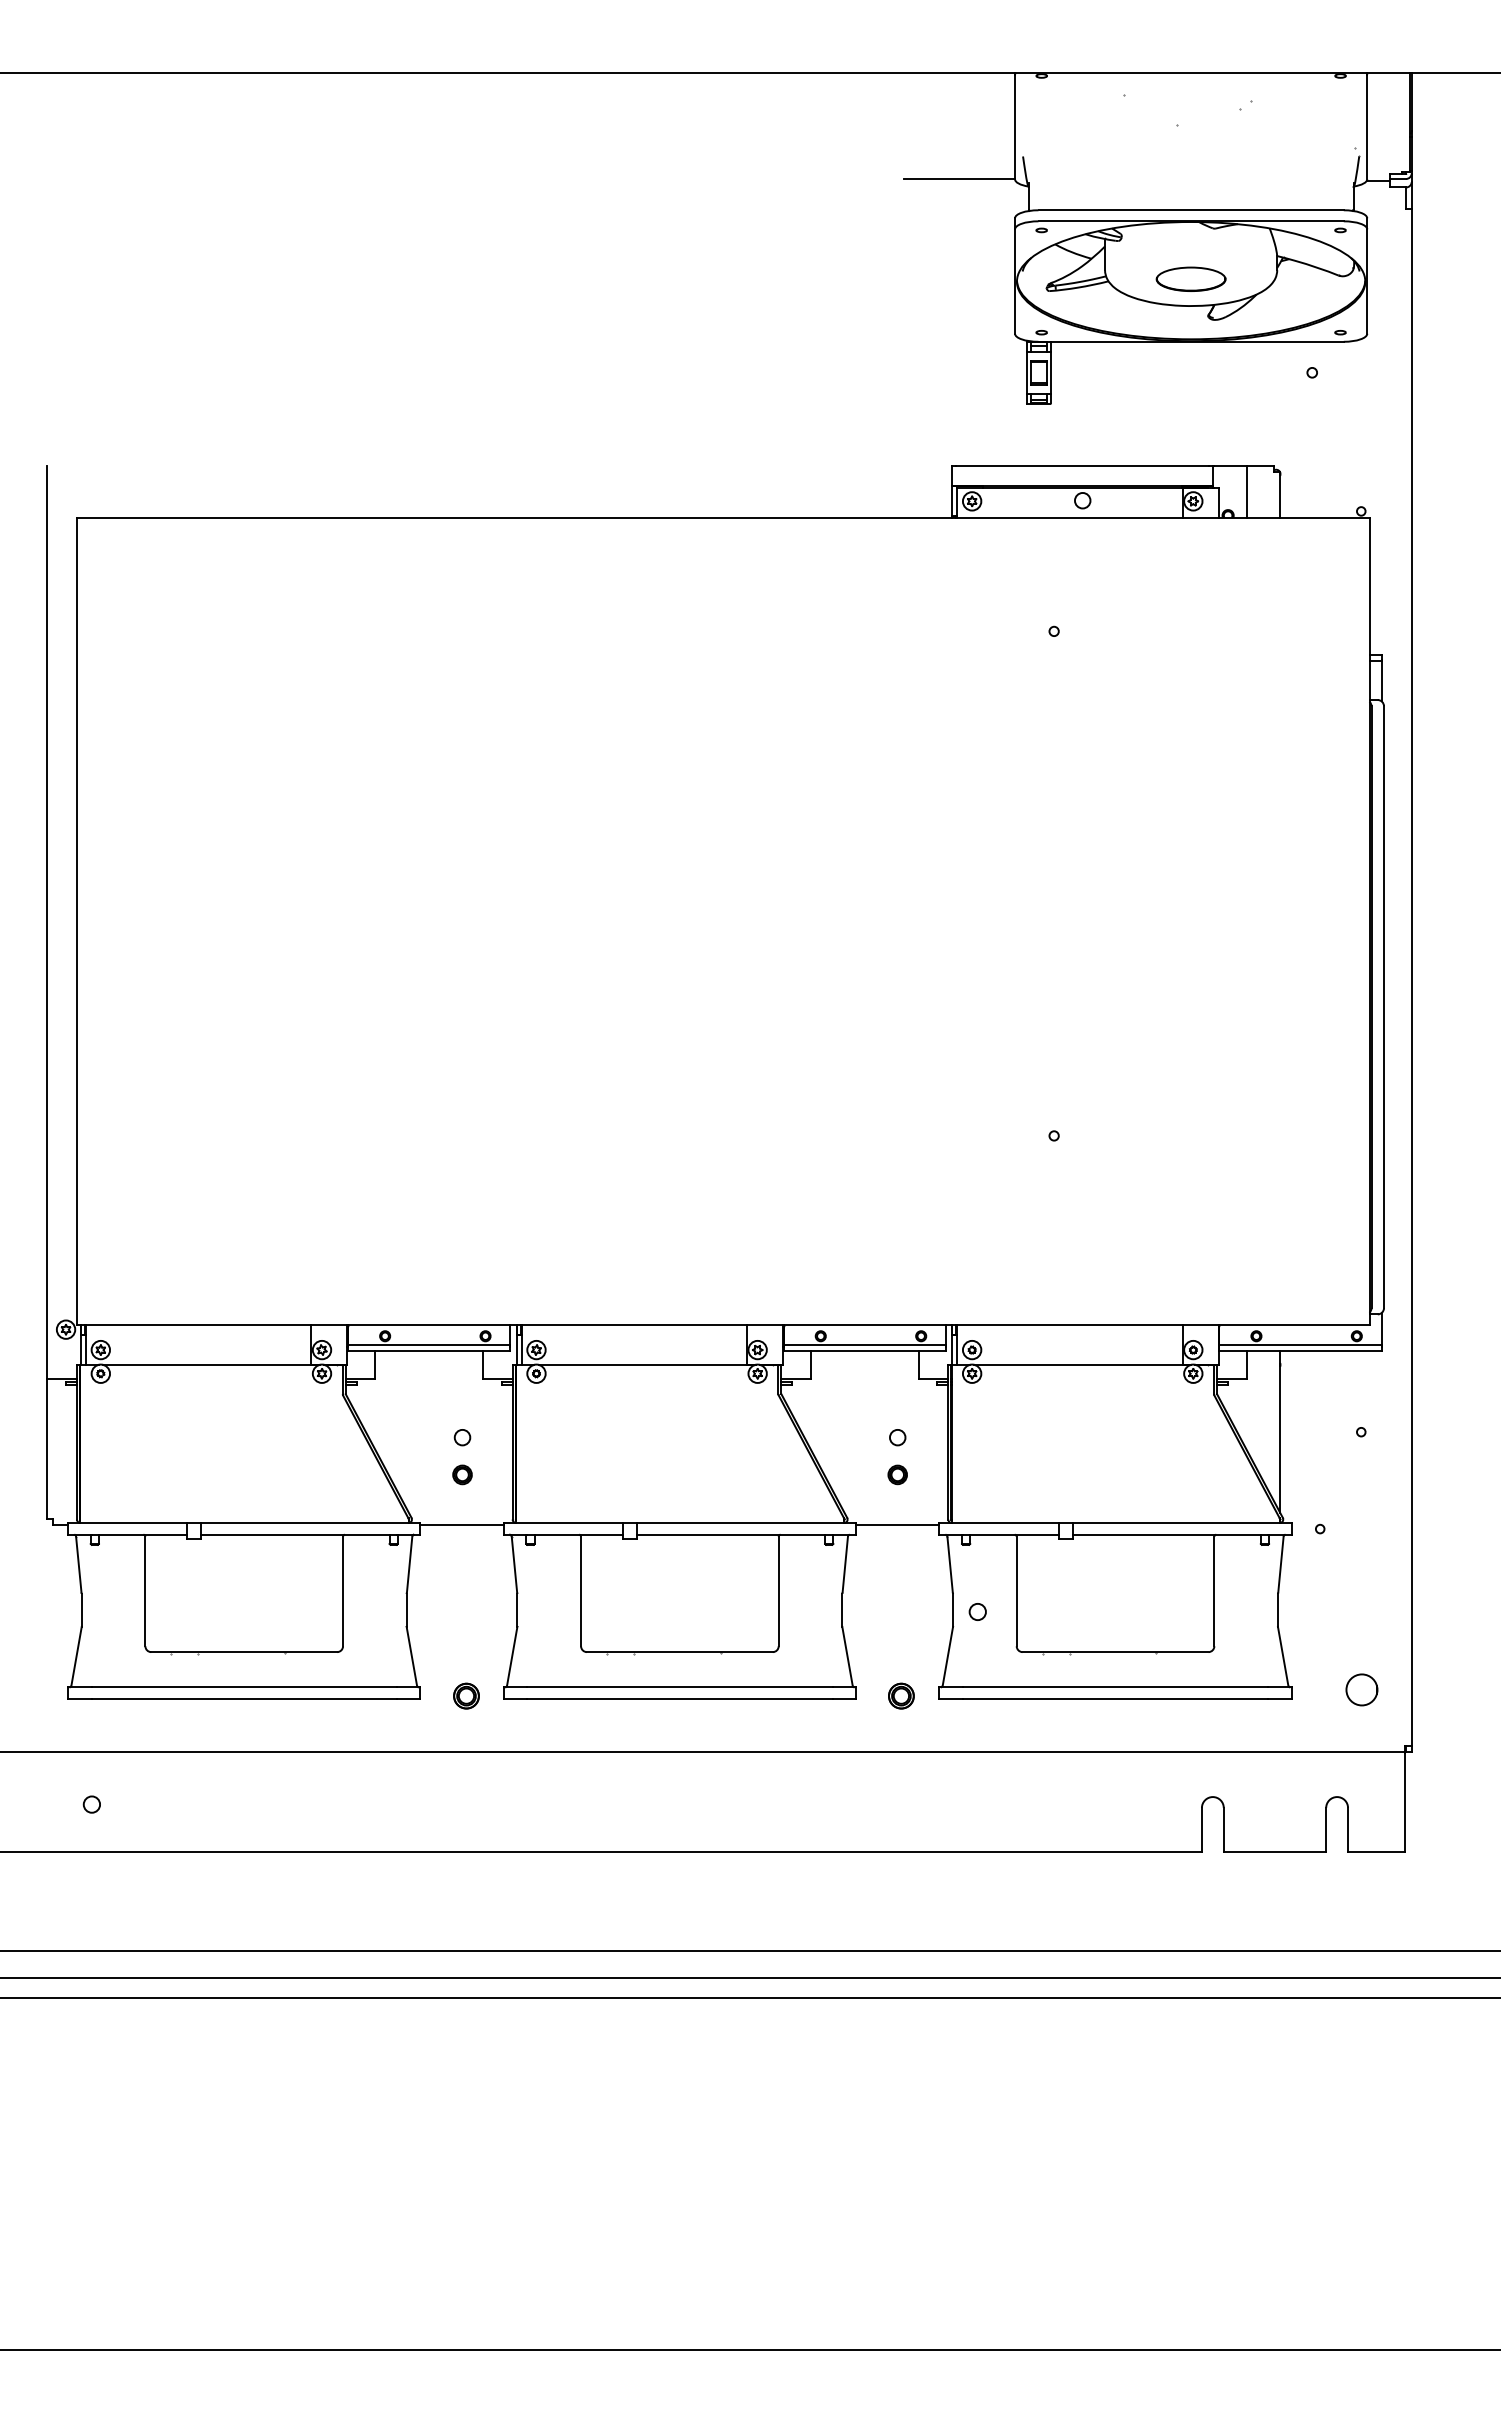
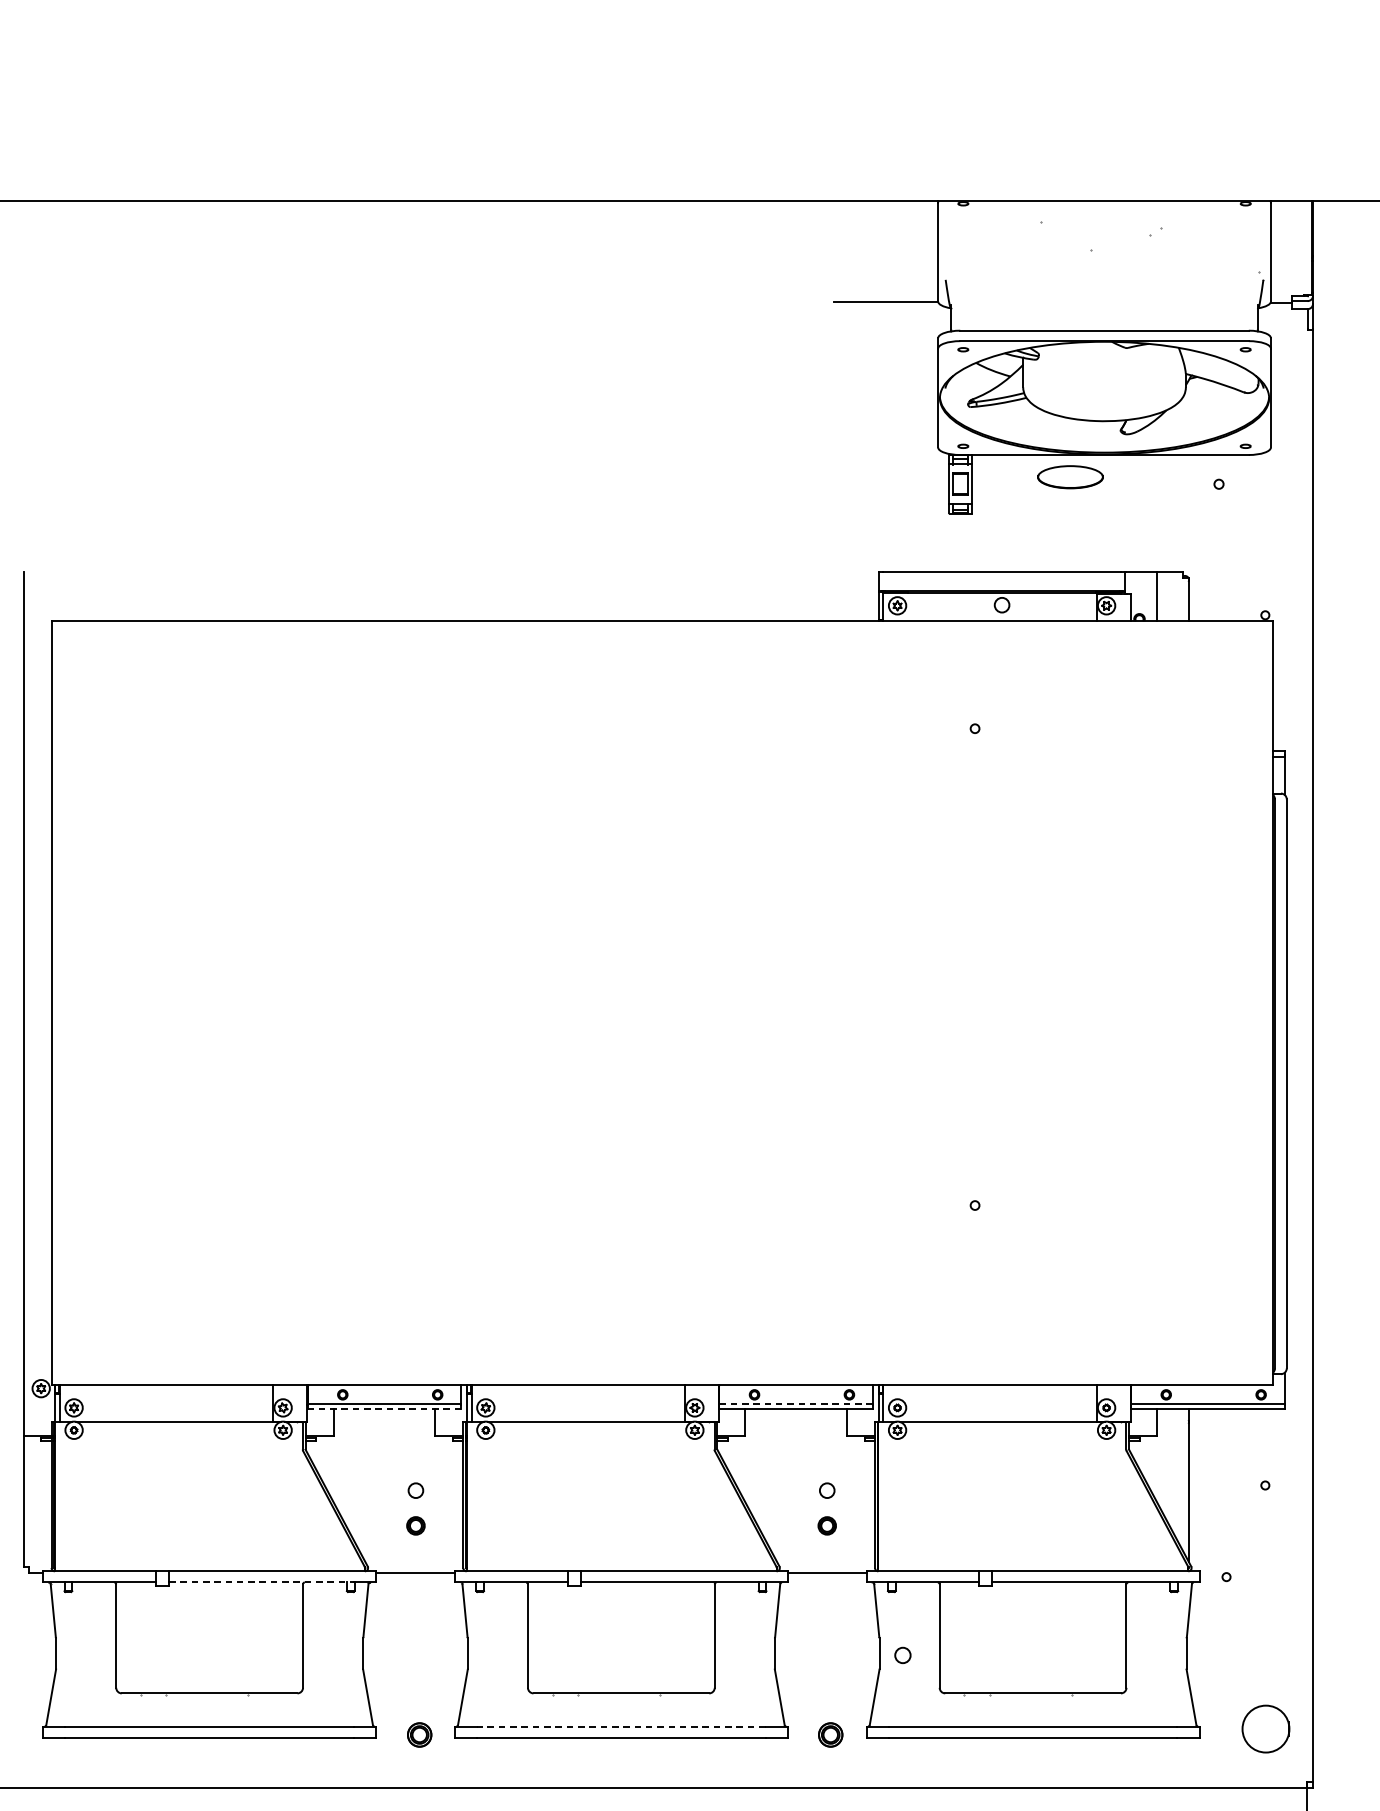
part: (1190, 278) -> (1069, 476), moved
line: (865, 1345) -> (796, 1403), solid -> dashed
line: (428, 1351) -> (383, 1409), solid -> dashed
line: (299, 1534) -> (261, 1582), solid -> dashed
line: (679, 1687) -> (620, 1726), solid -> dashed
circle: (1361, 1689) -> (1265, 1728), size x1.6

